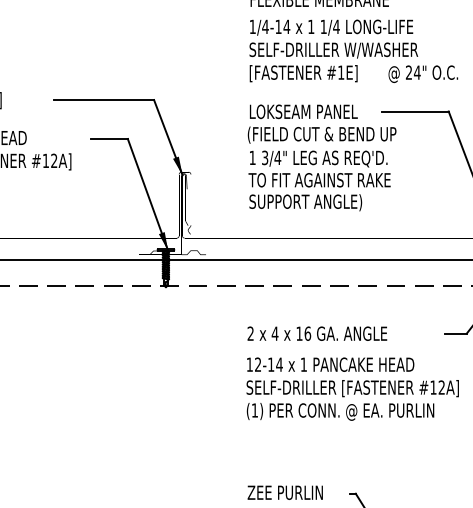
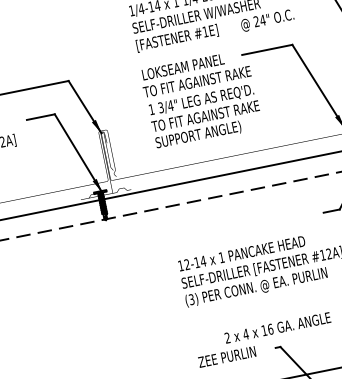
text: (321, 134) -> (200, 81), (FIELD CUT & BEND UP -> TO FIT AGAINST RAKE
text: (317, 333) -> (277, 327), moved
text: (254, 410) -> (191, 299), (1) -> (3)

